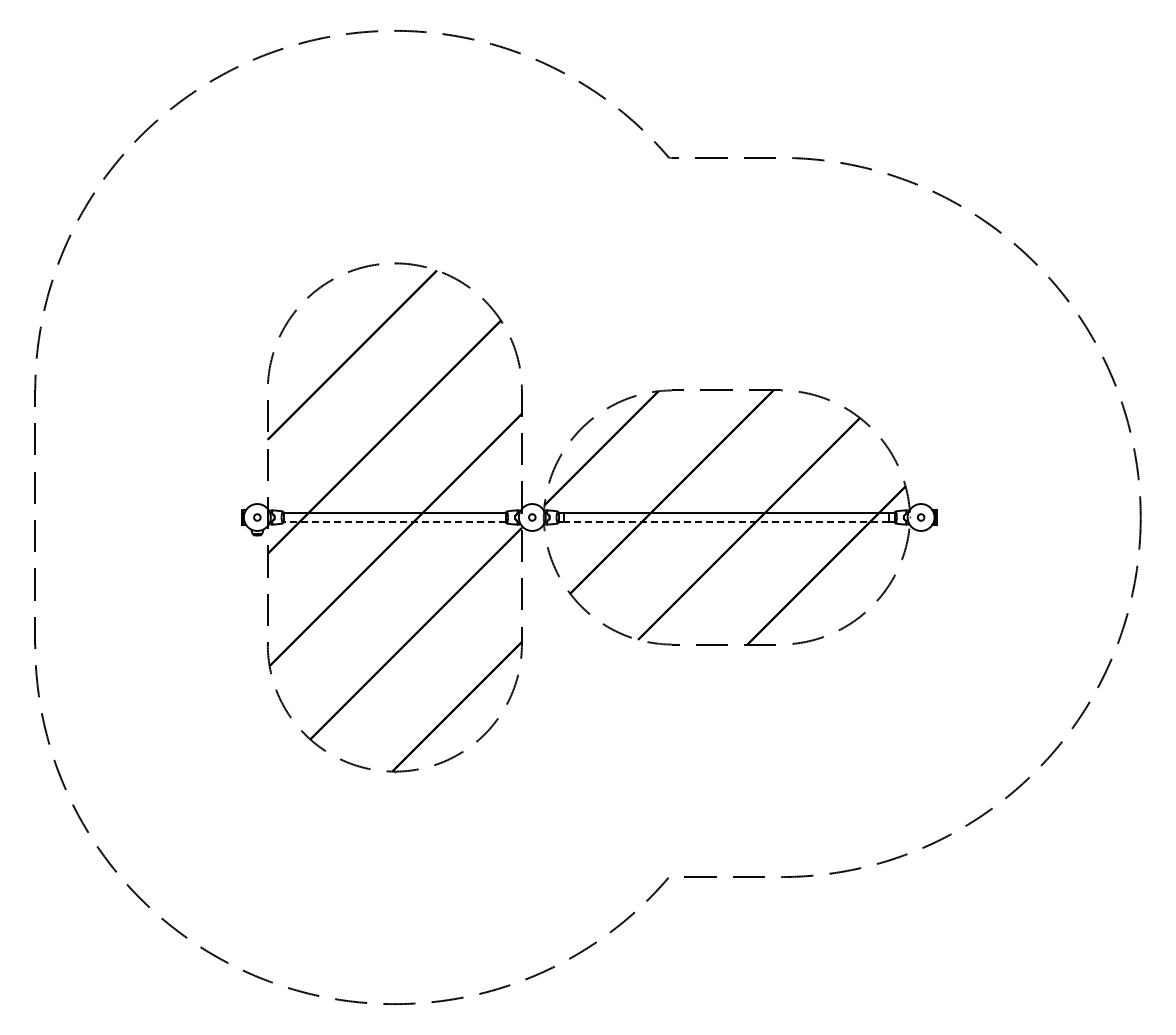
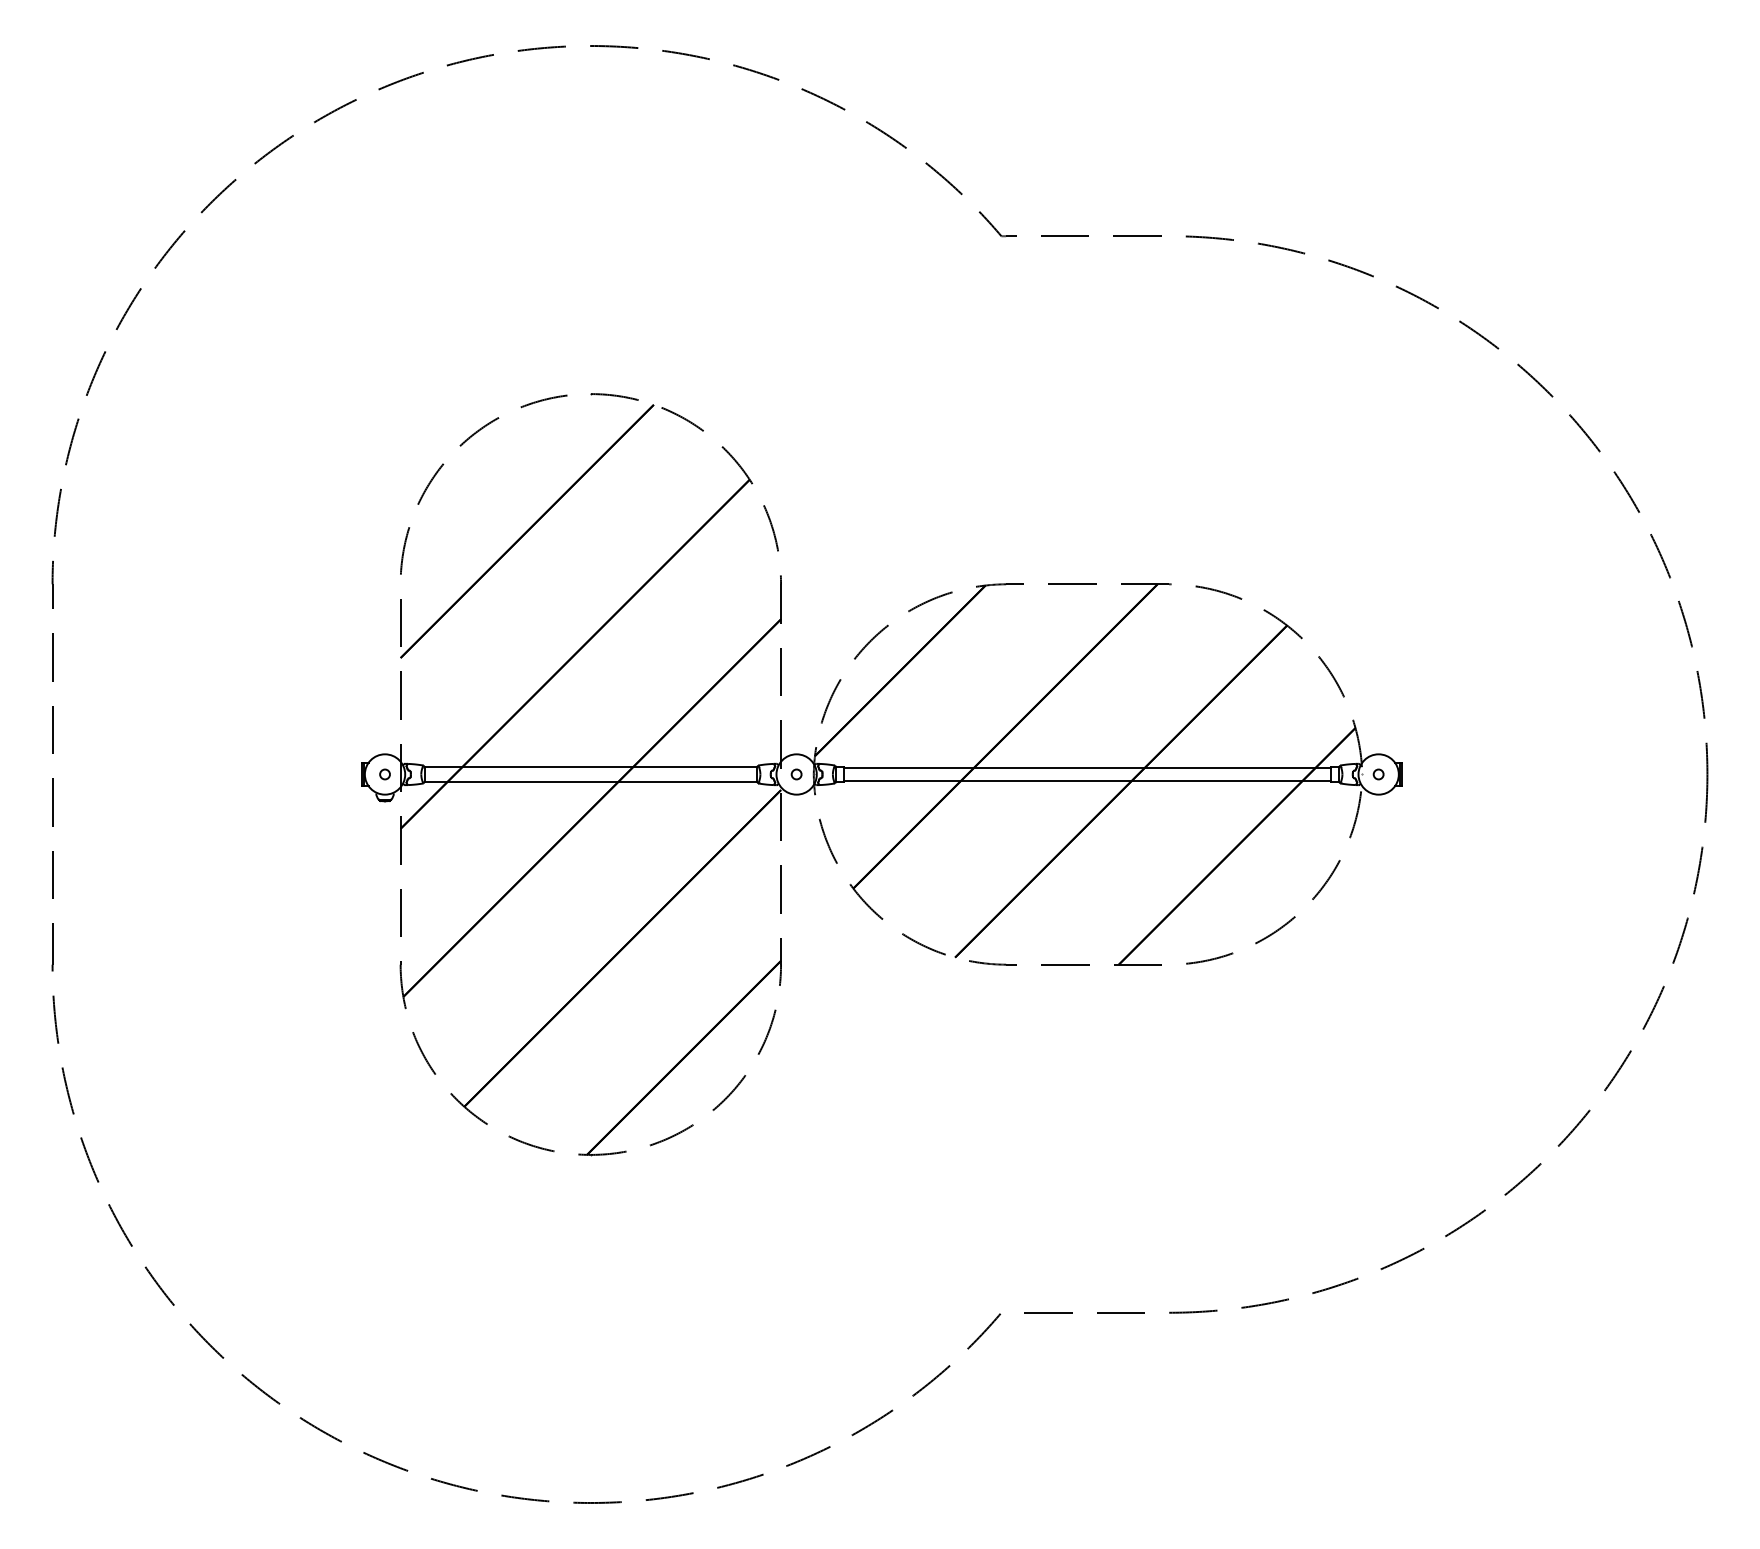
line: (726, 521) -> (1087, 780), dashed -> solid
line: (394, 522) -> (590, 781), dashed -> solid

